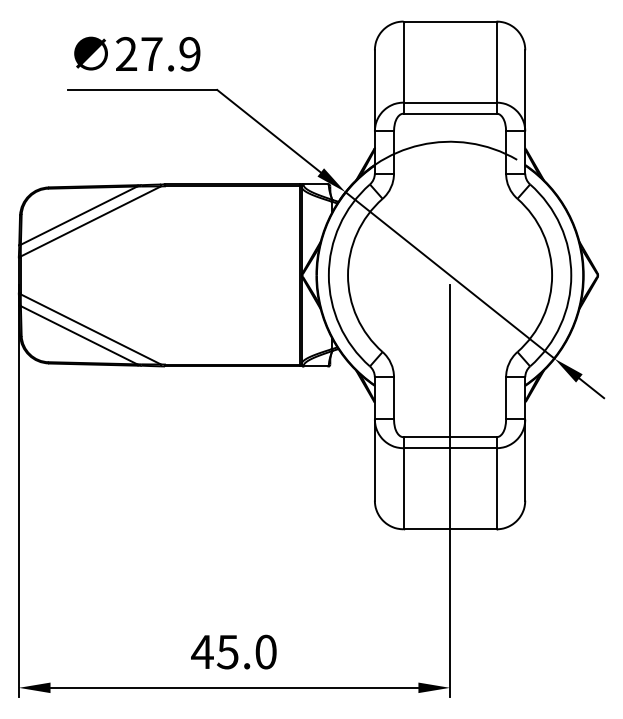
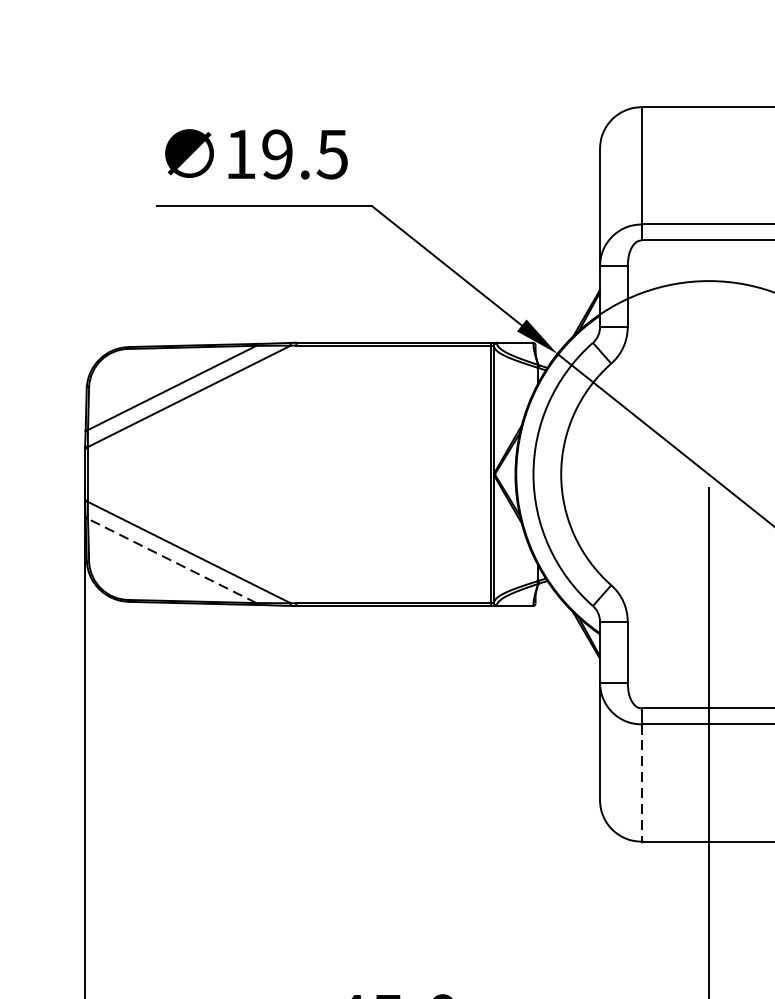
text: (158, 53) -> (287, 153), 27.9 -> 19.5
line: (78, 335) -> (171, 561), solid -> dashed
line: (403, 488) -> (641, 782), solid -> dashed

